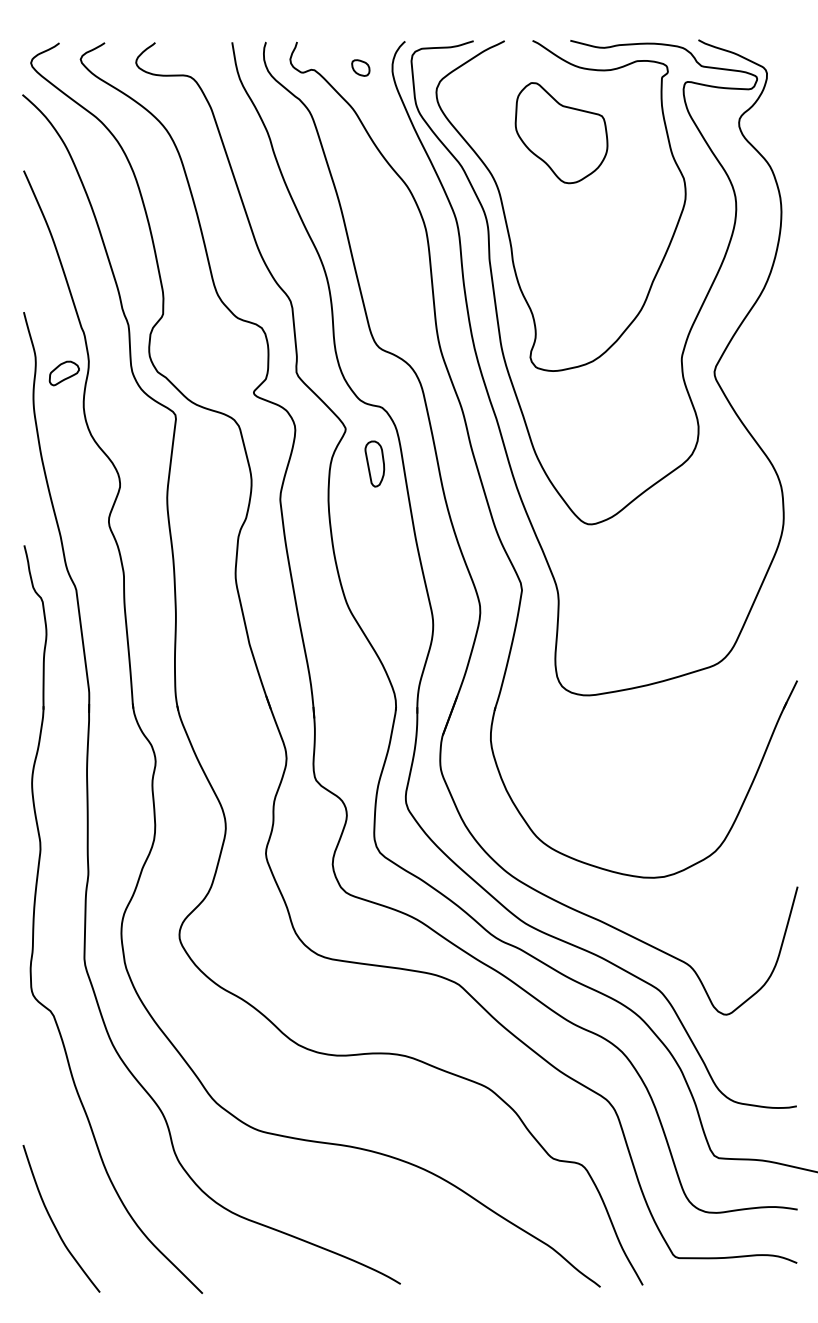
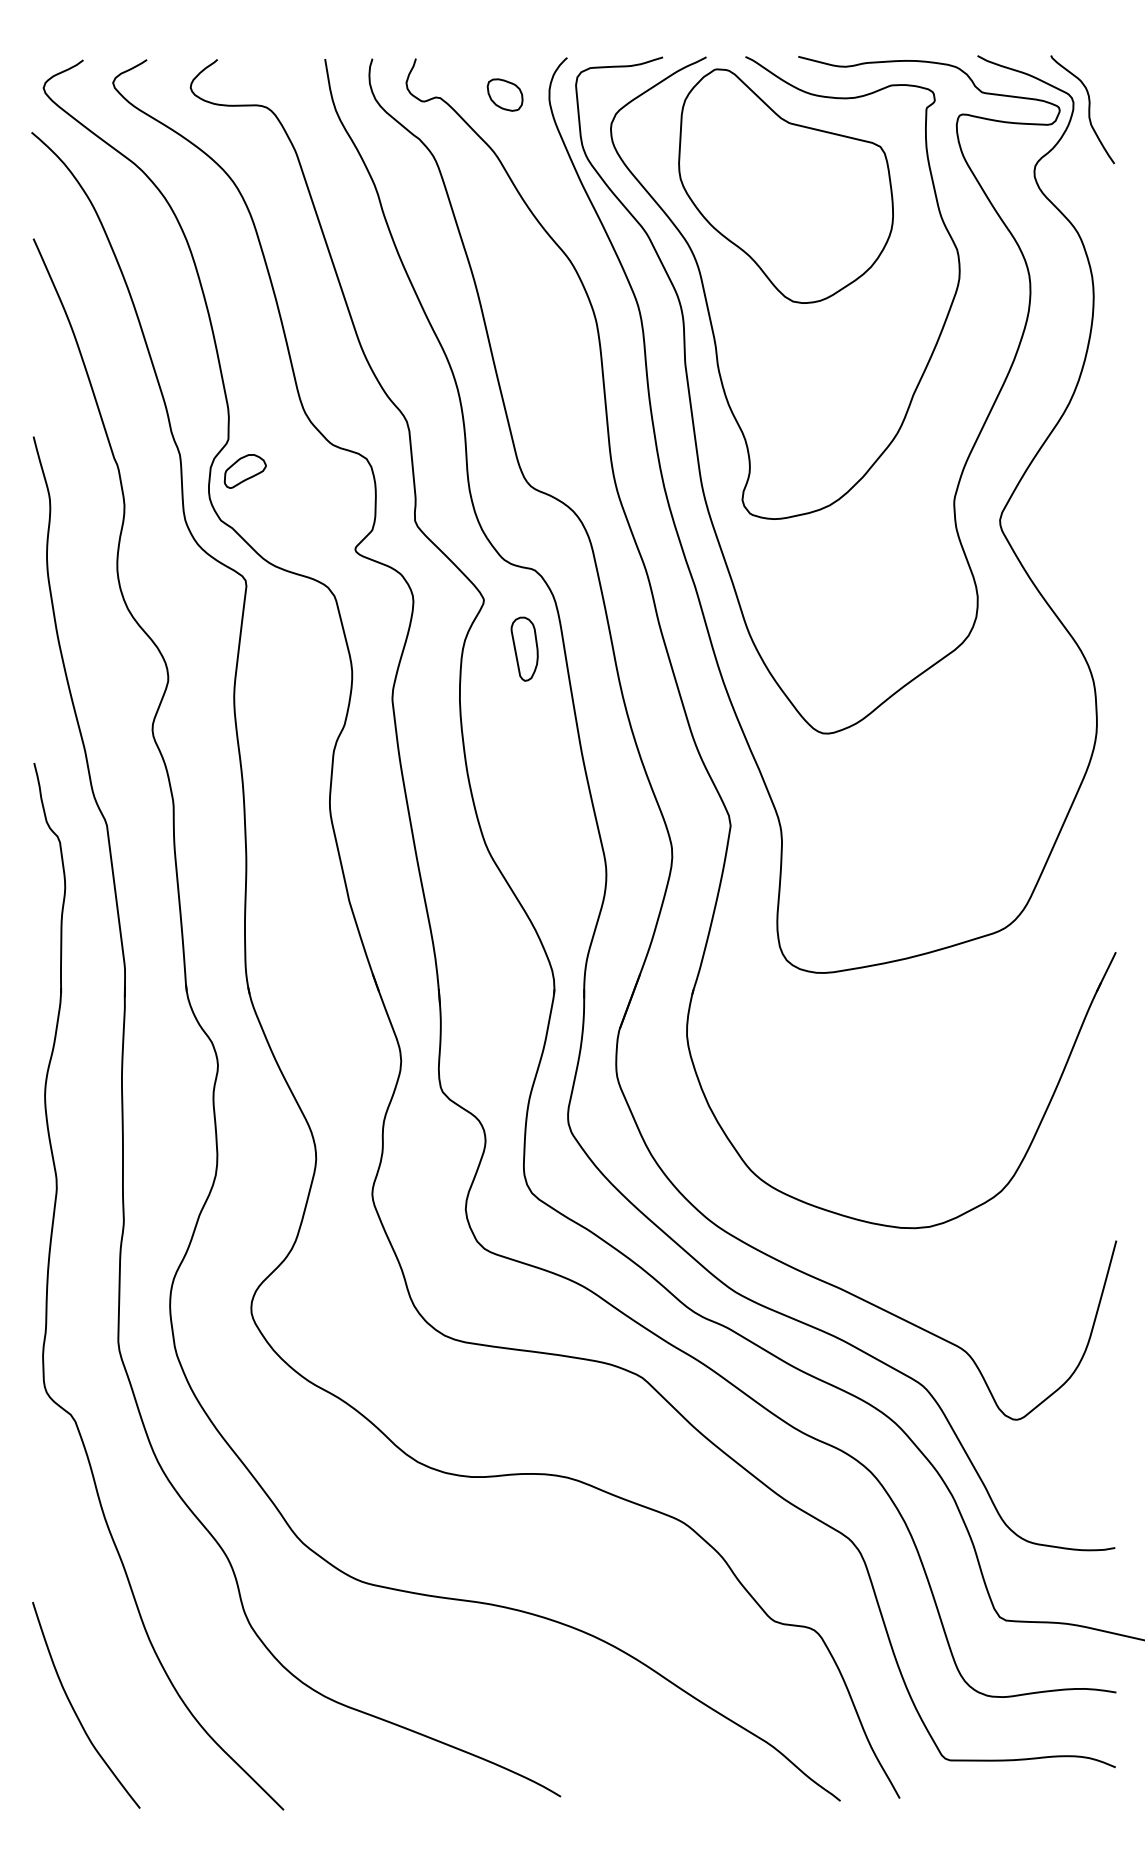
part: (360, 67) -> (504, 94), size x1.43
curve: (777, 78) -> (1088, 109), added
part: (561, 132) -> (785, 185), size x1.67
part: (63, 373) -> (244, 471), moved

